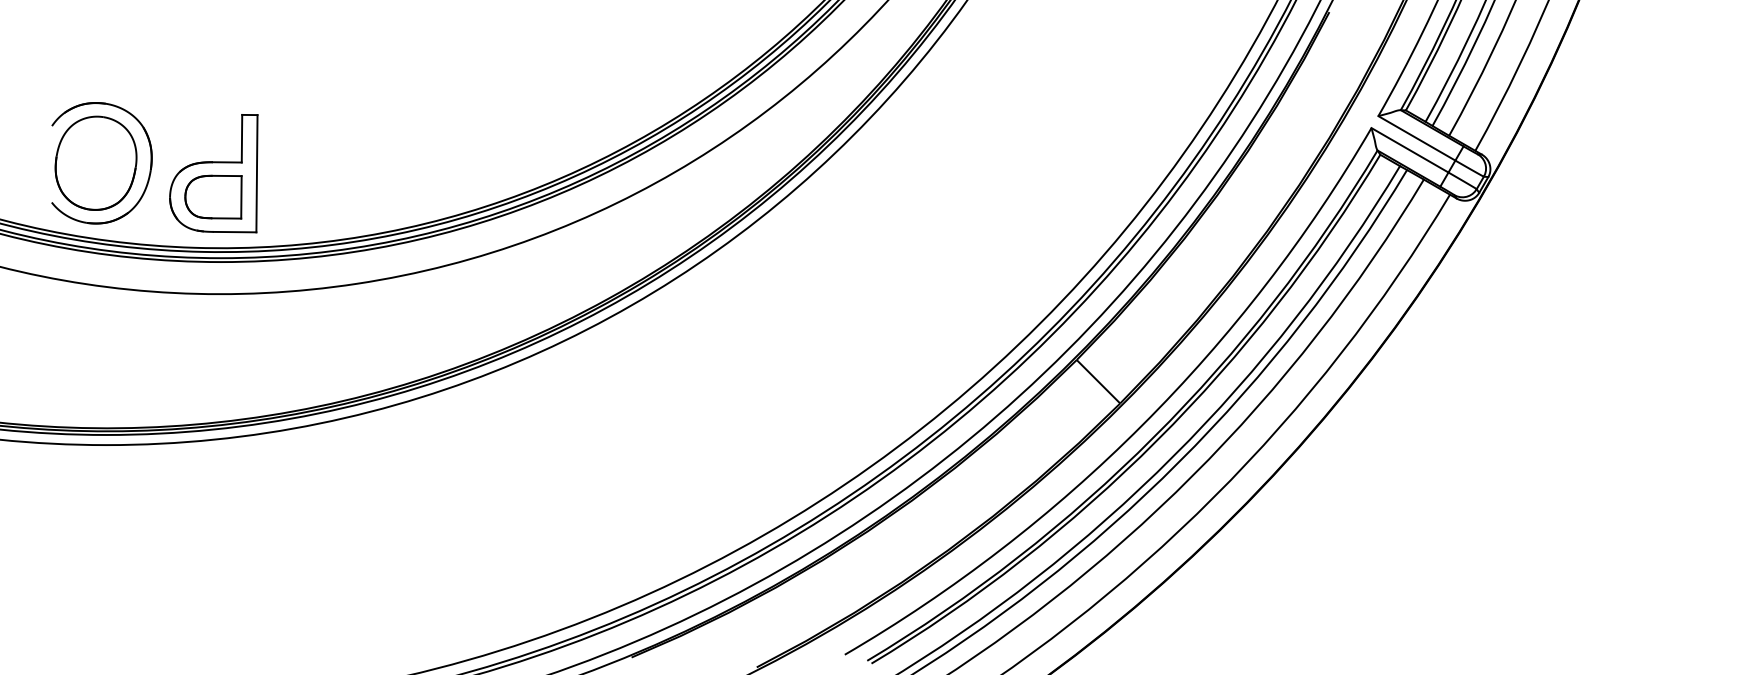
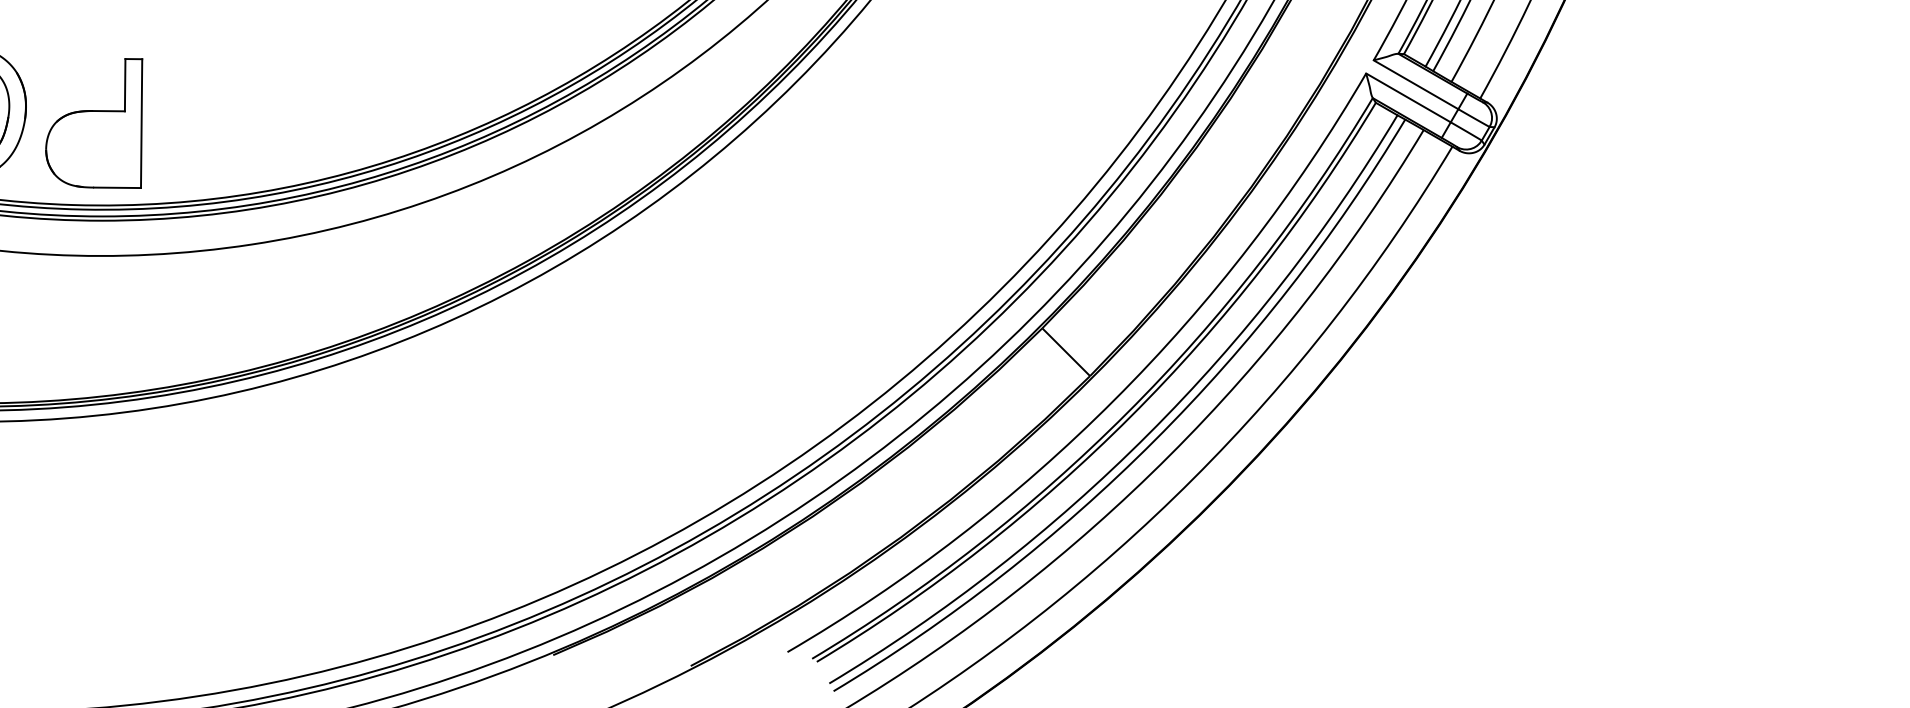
part: (213, 196) -> (93, 148), removed

